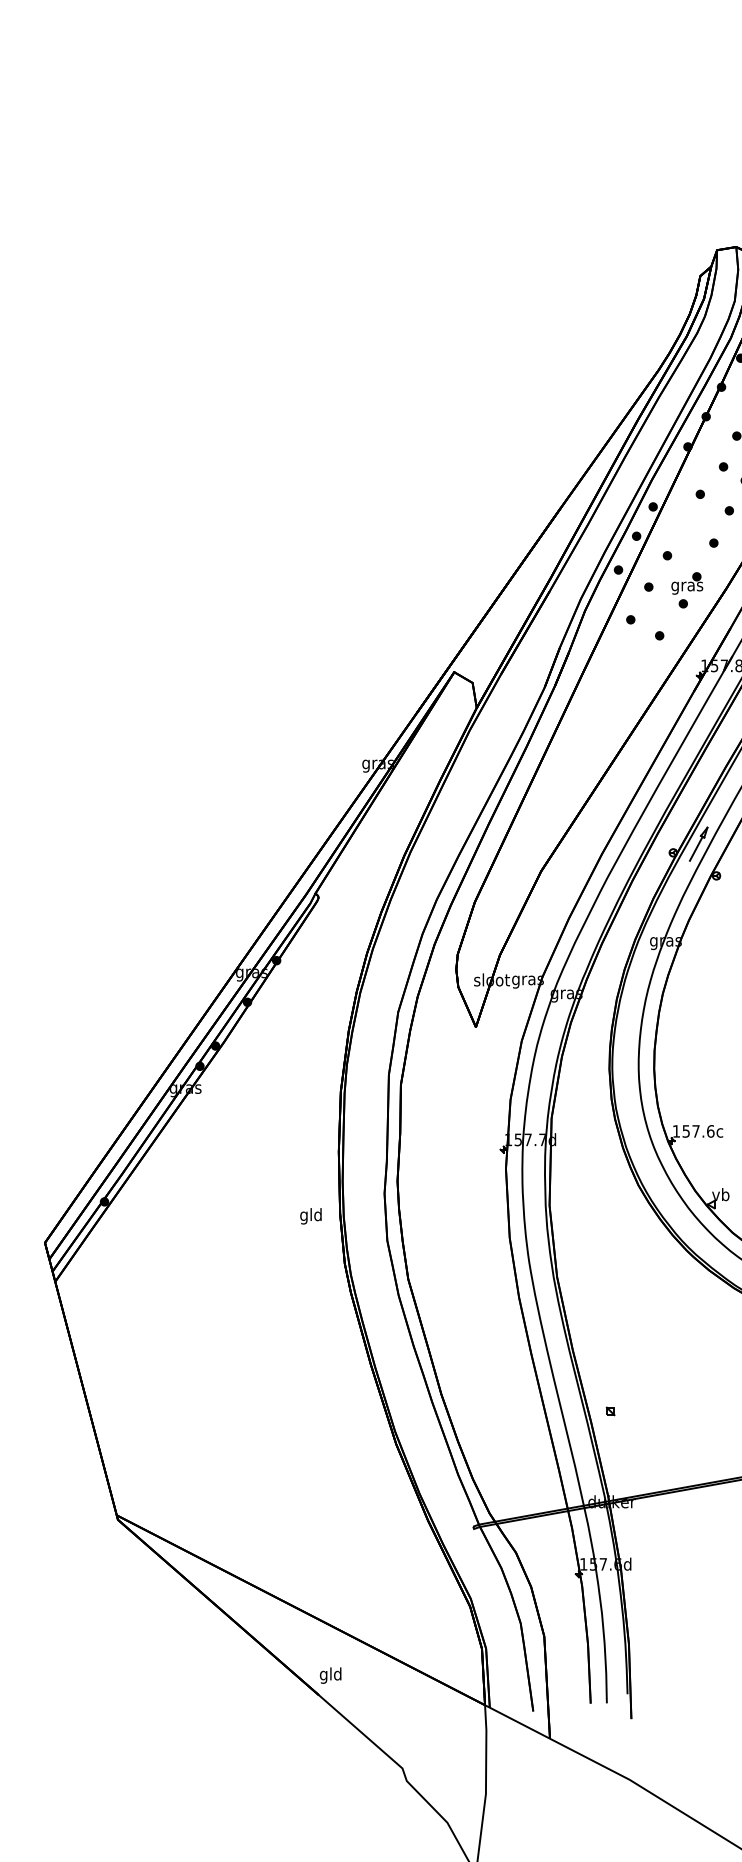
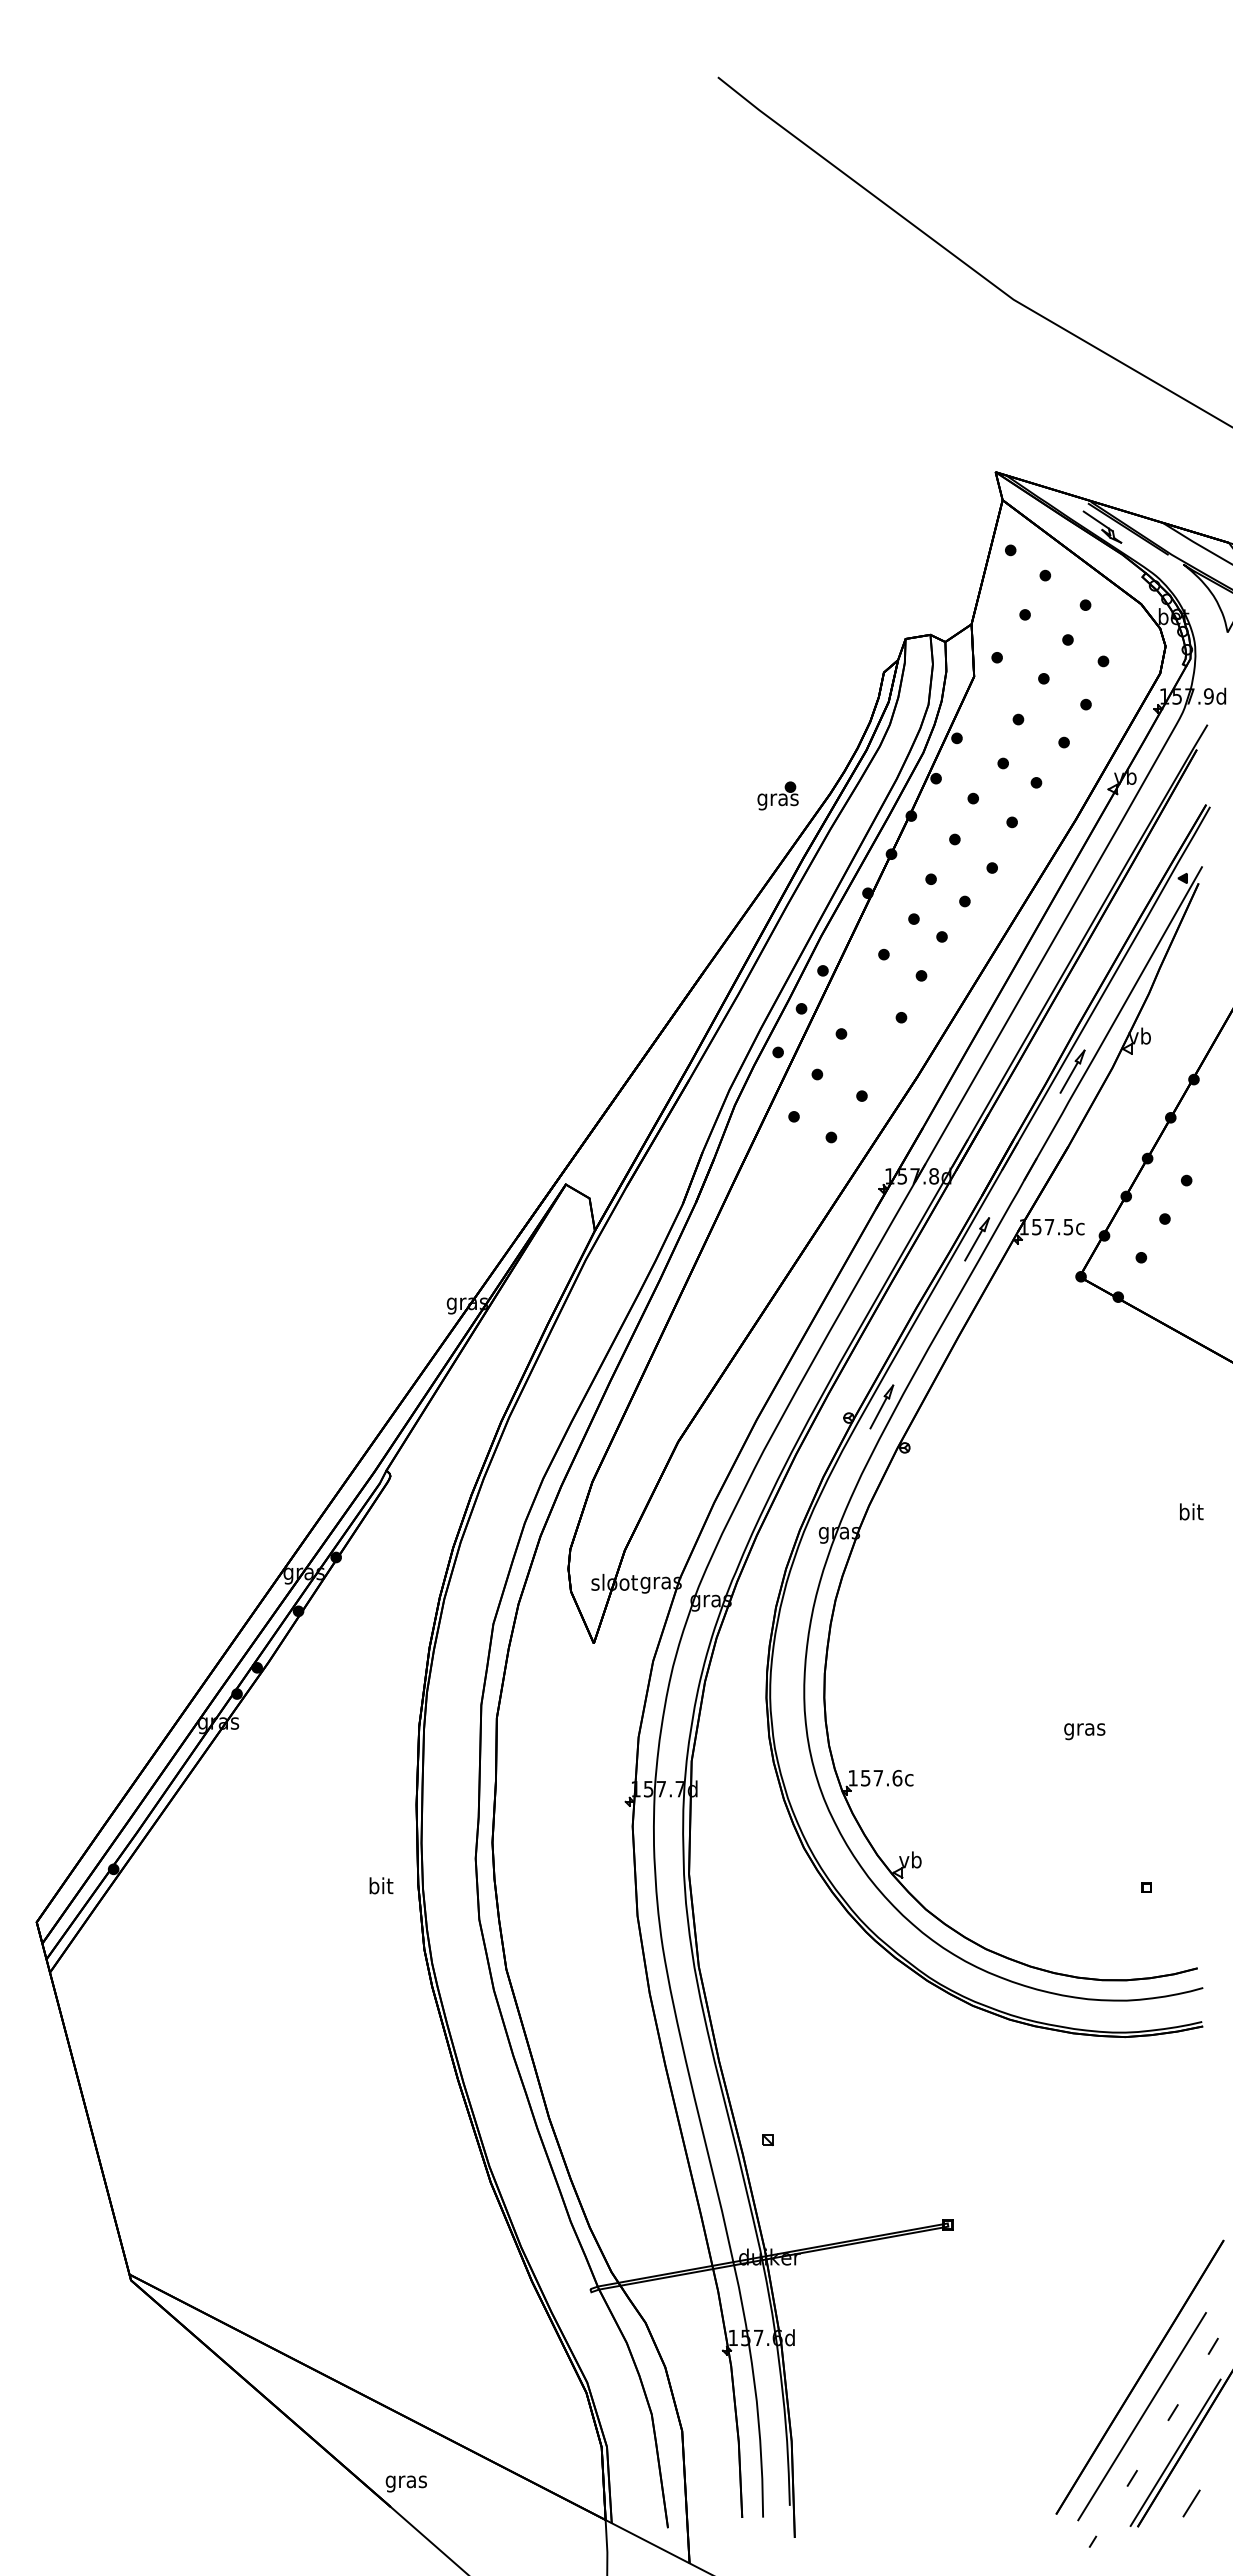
part: (686, 583) -> (777, 795), moved
text: (310, 1215) -> (380, 1887), gld -> bit
text: (330, 1675) -> (405, 2481), gld -> gras

